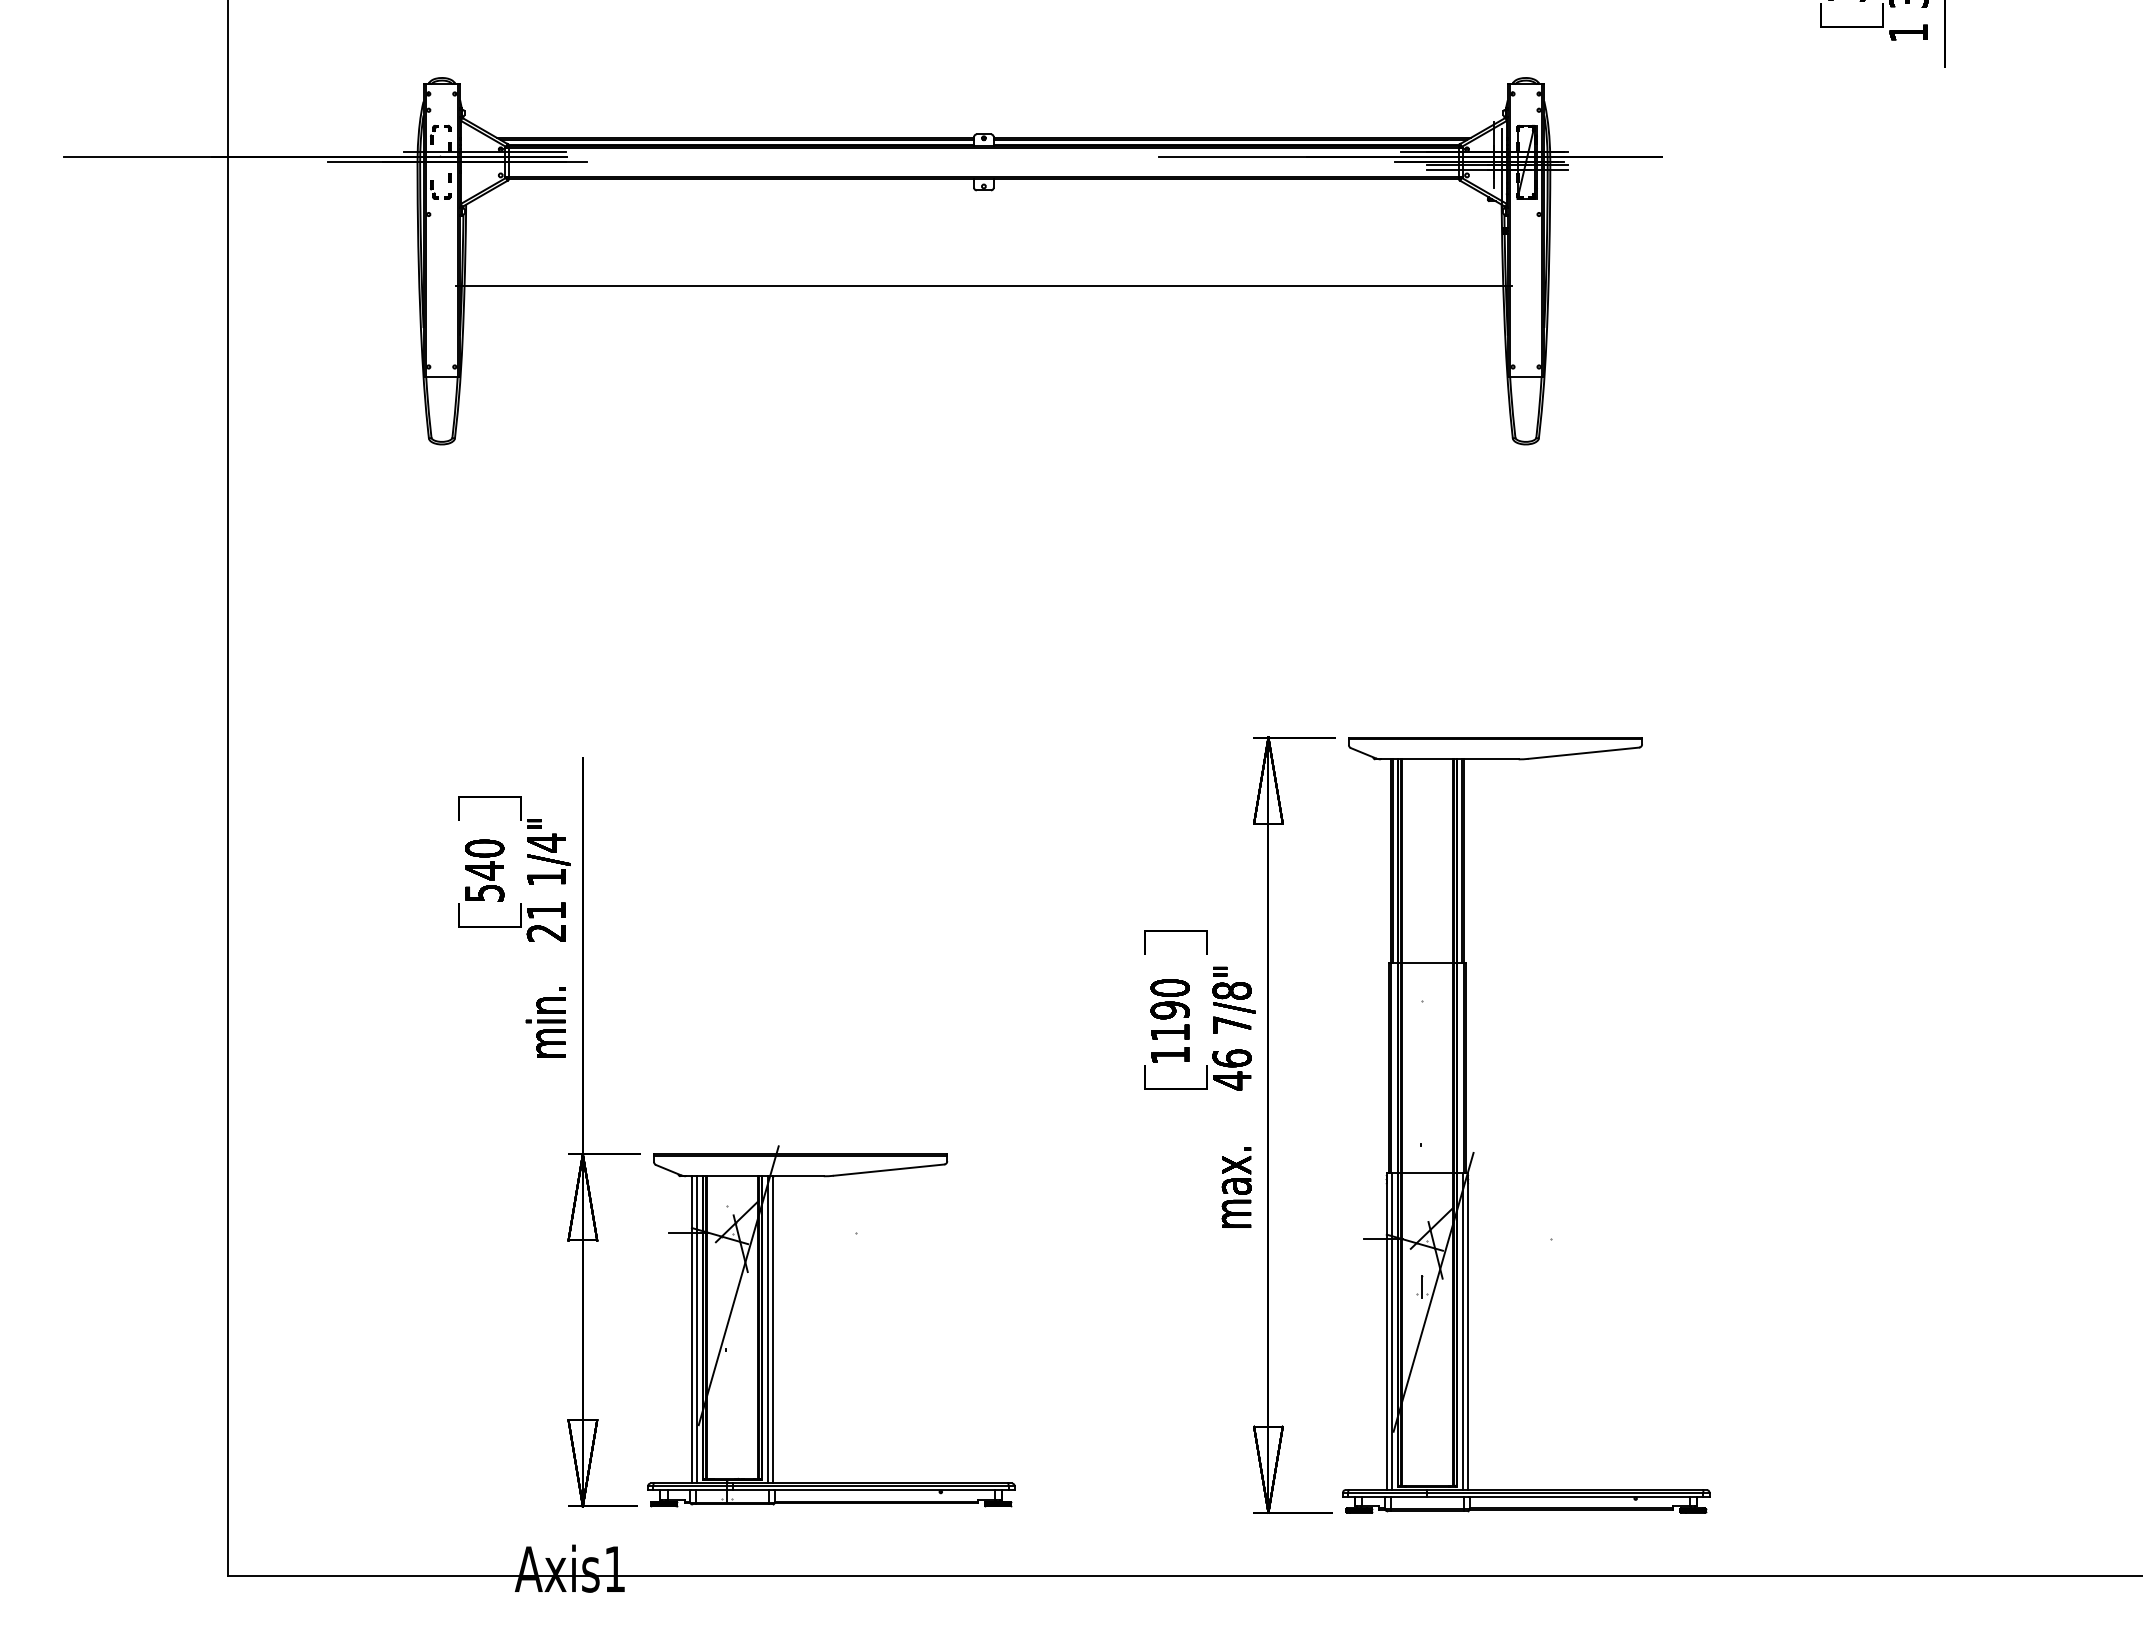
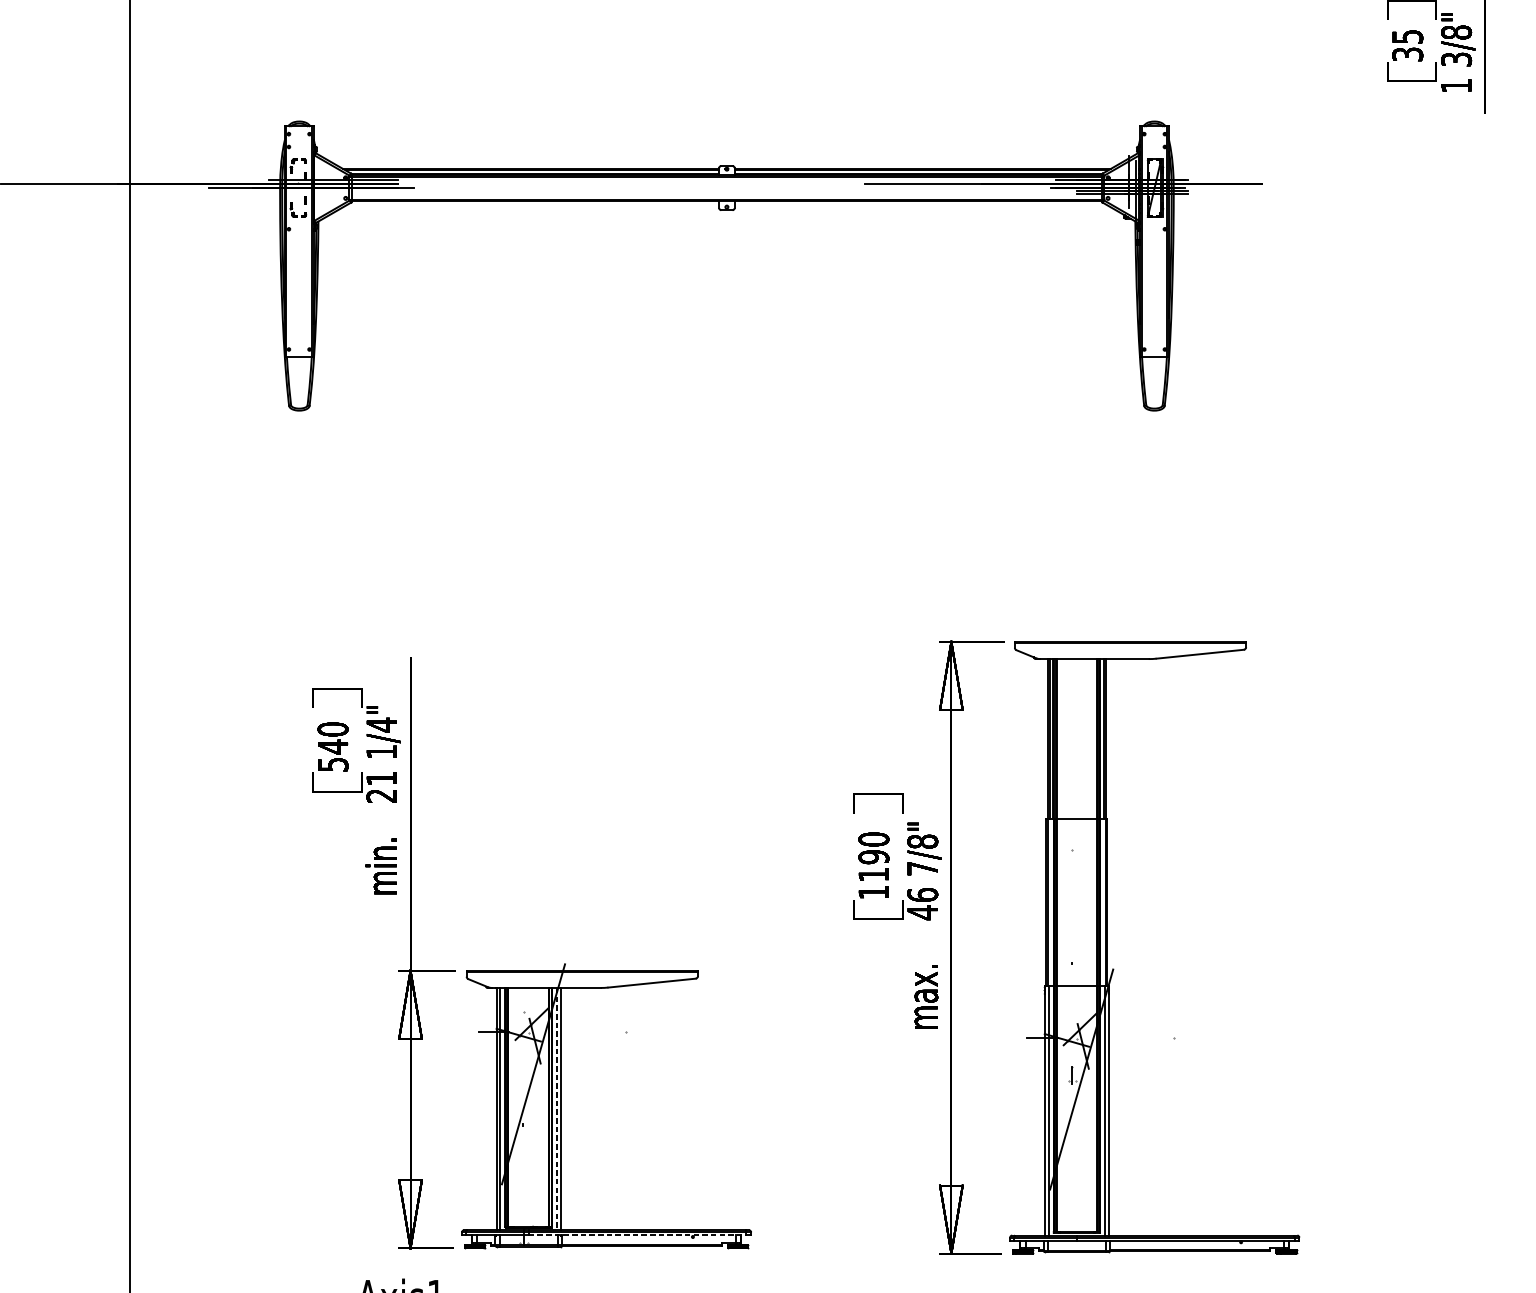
line: (983, 285) -> (726, 285), removed
line: (768, 1329) -> (556, 1108), solid -> dashed
line: (871, 1490) -> (638, 1235), solid -> dashed

